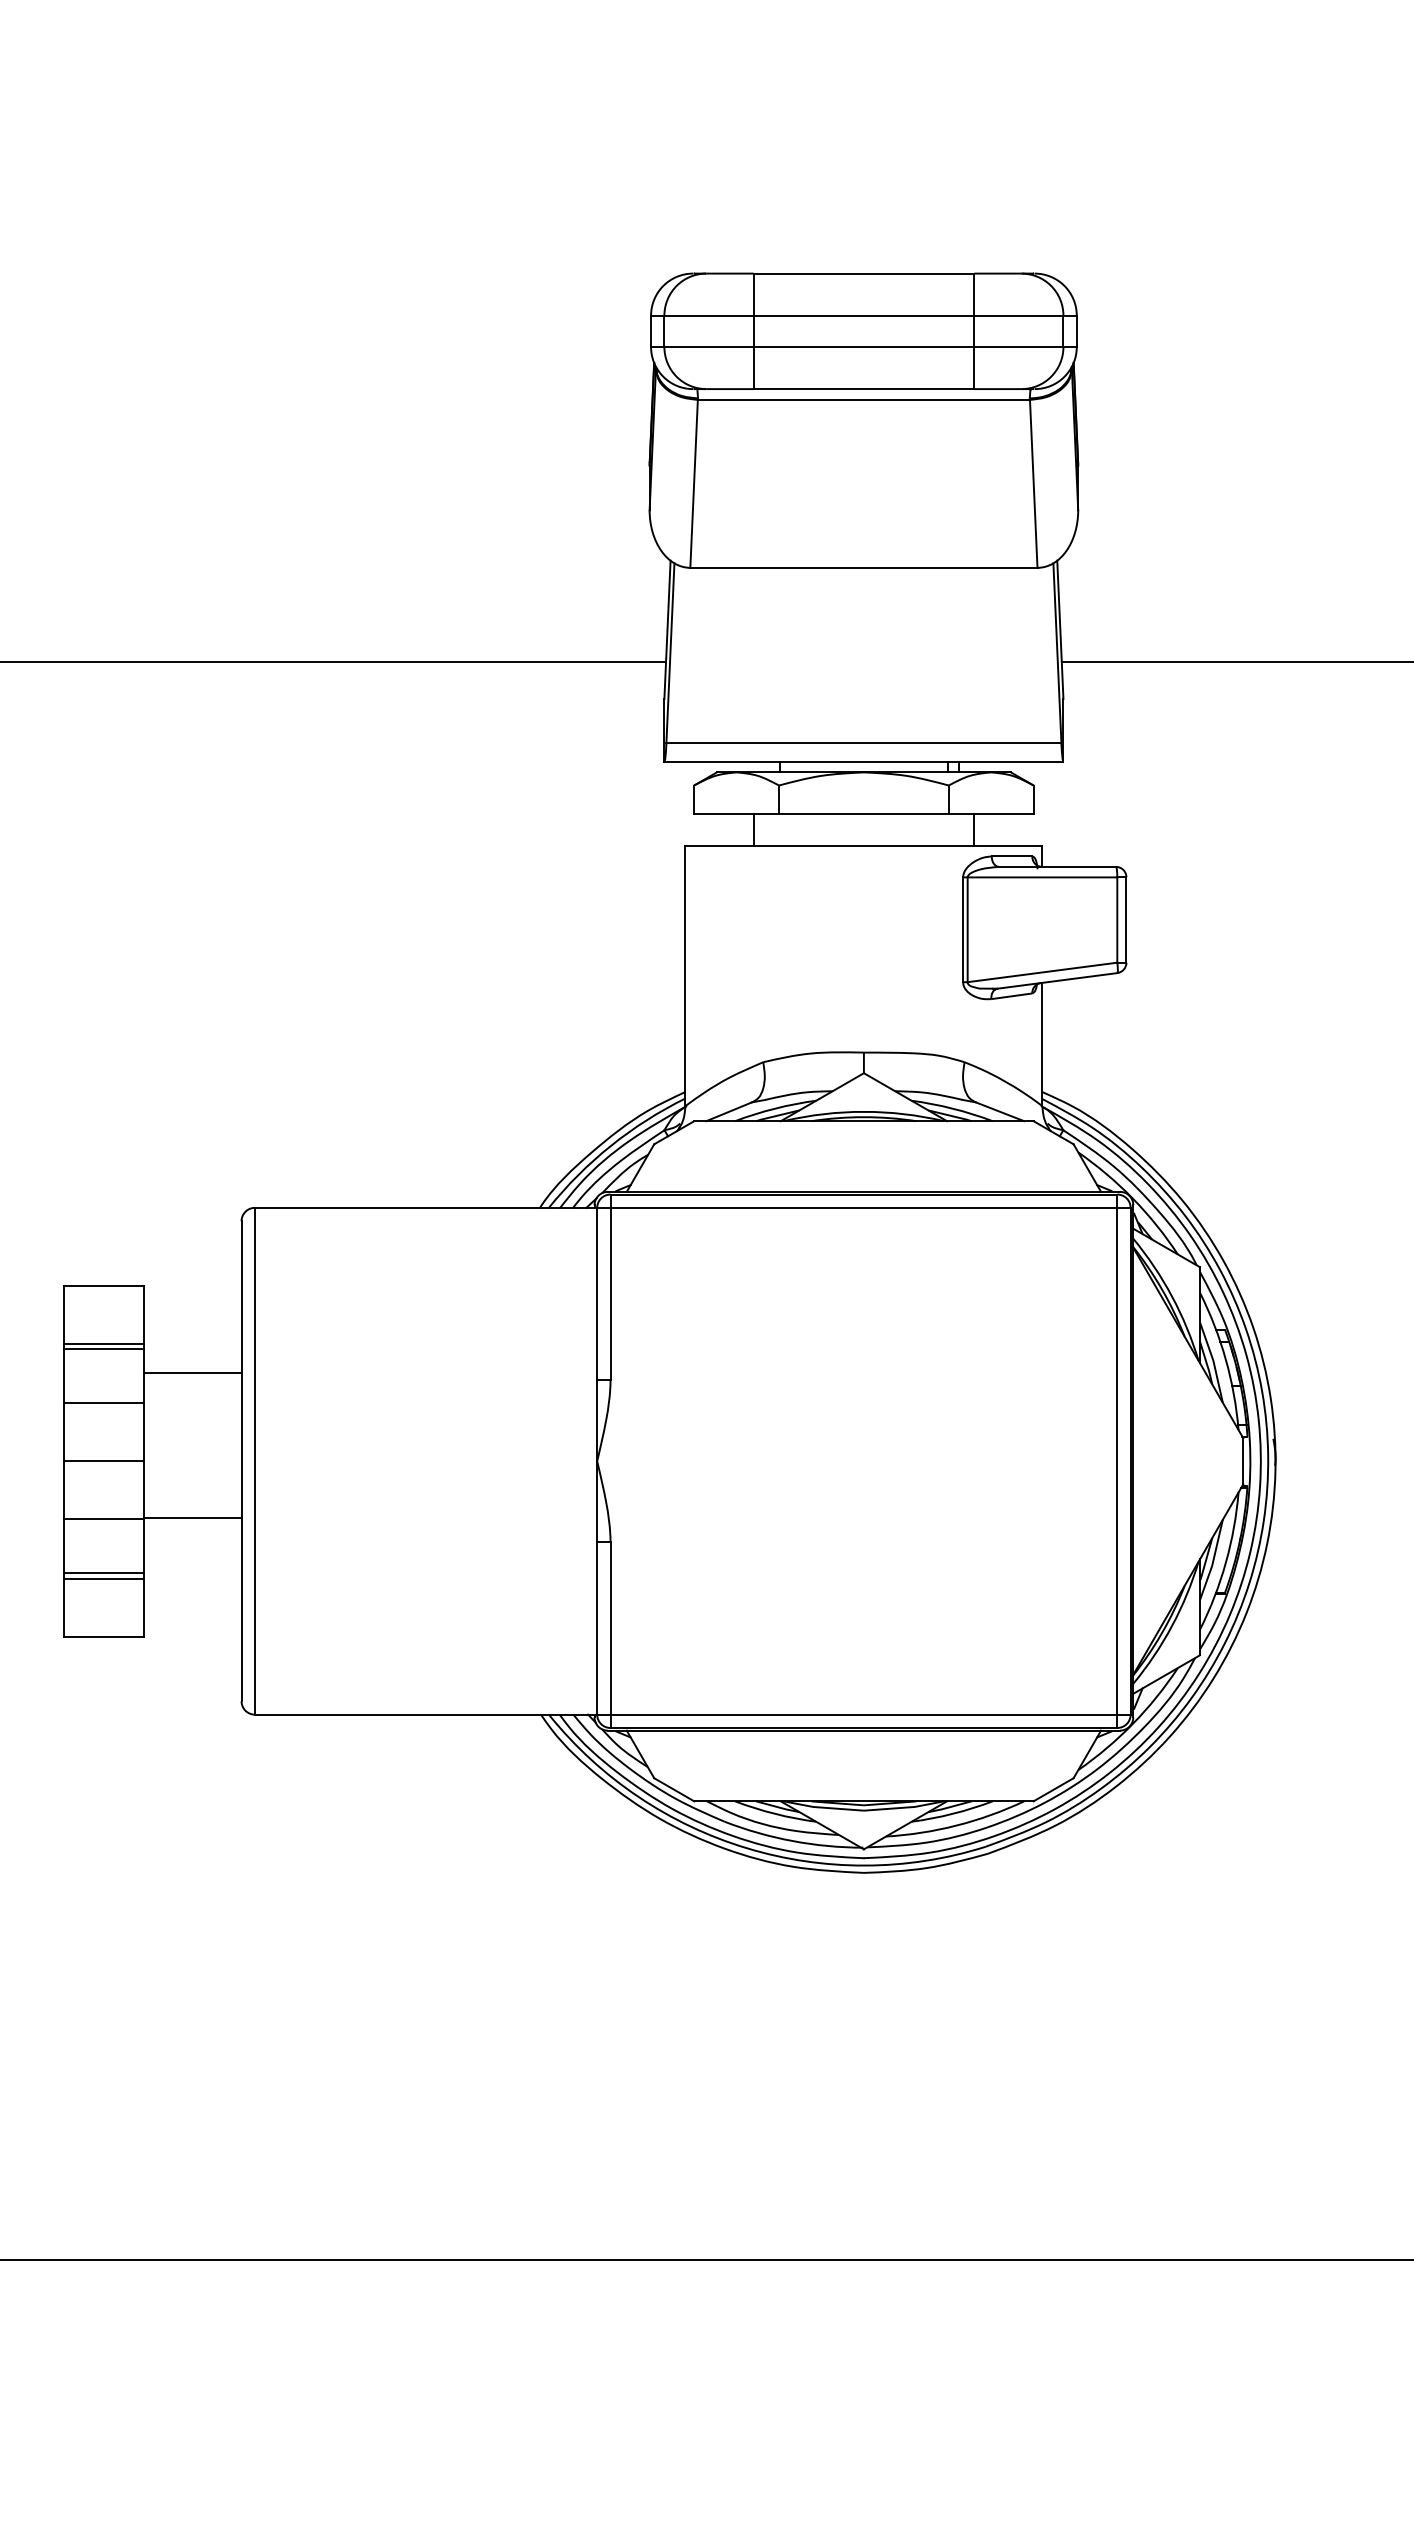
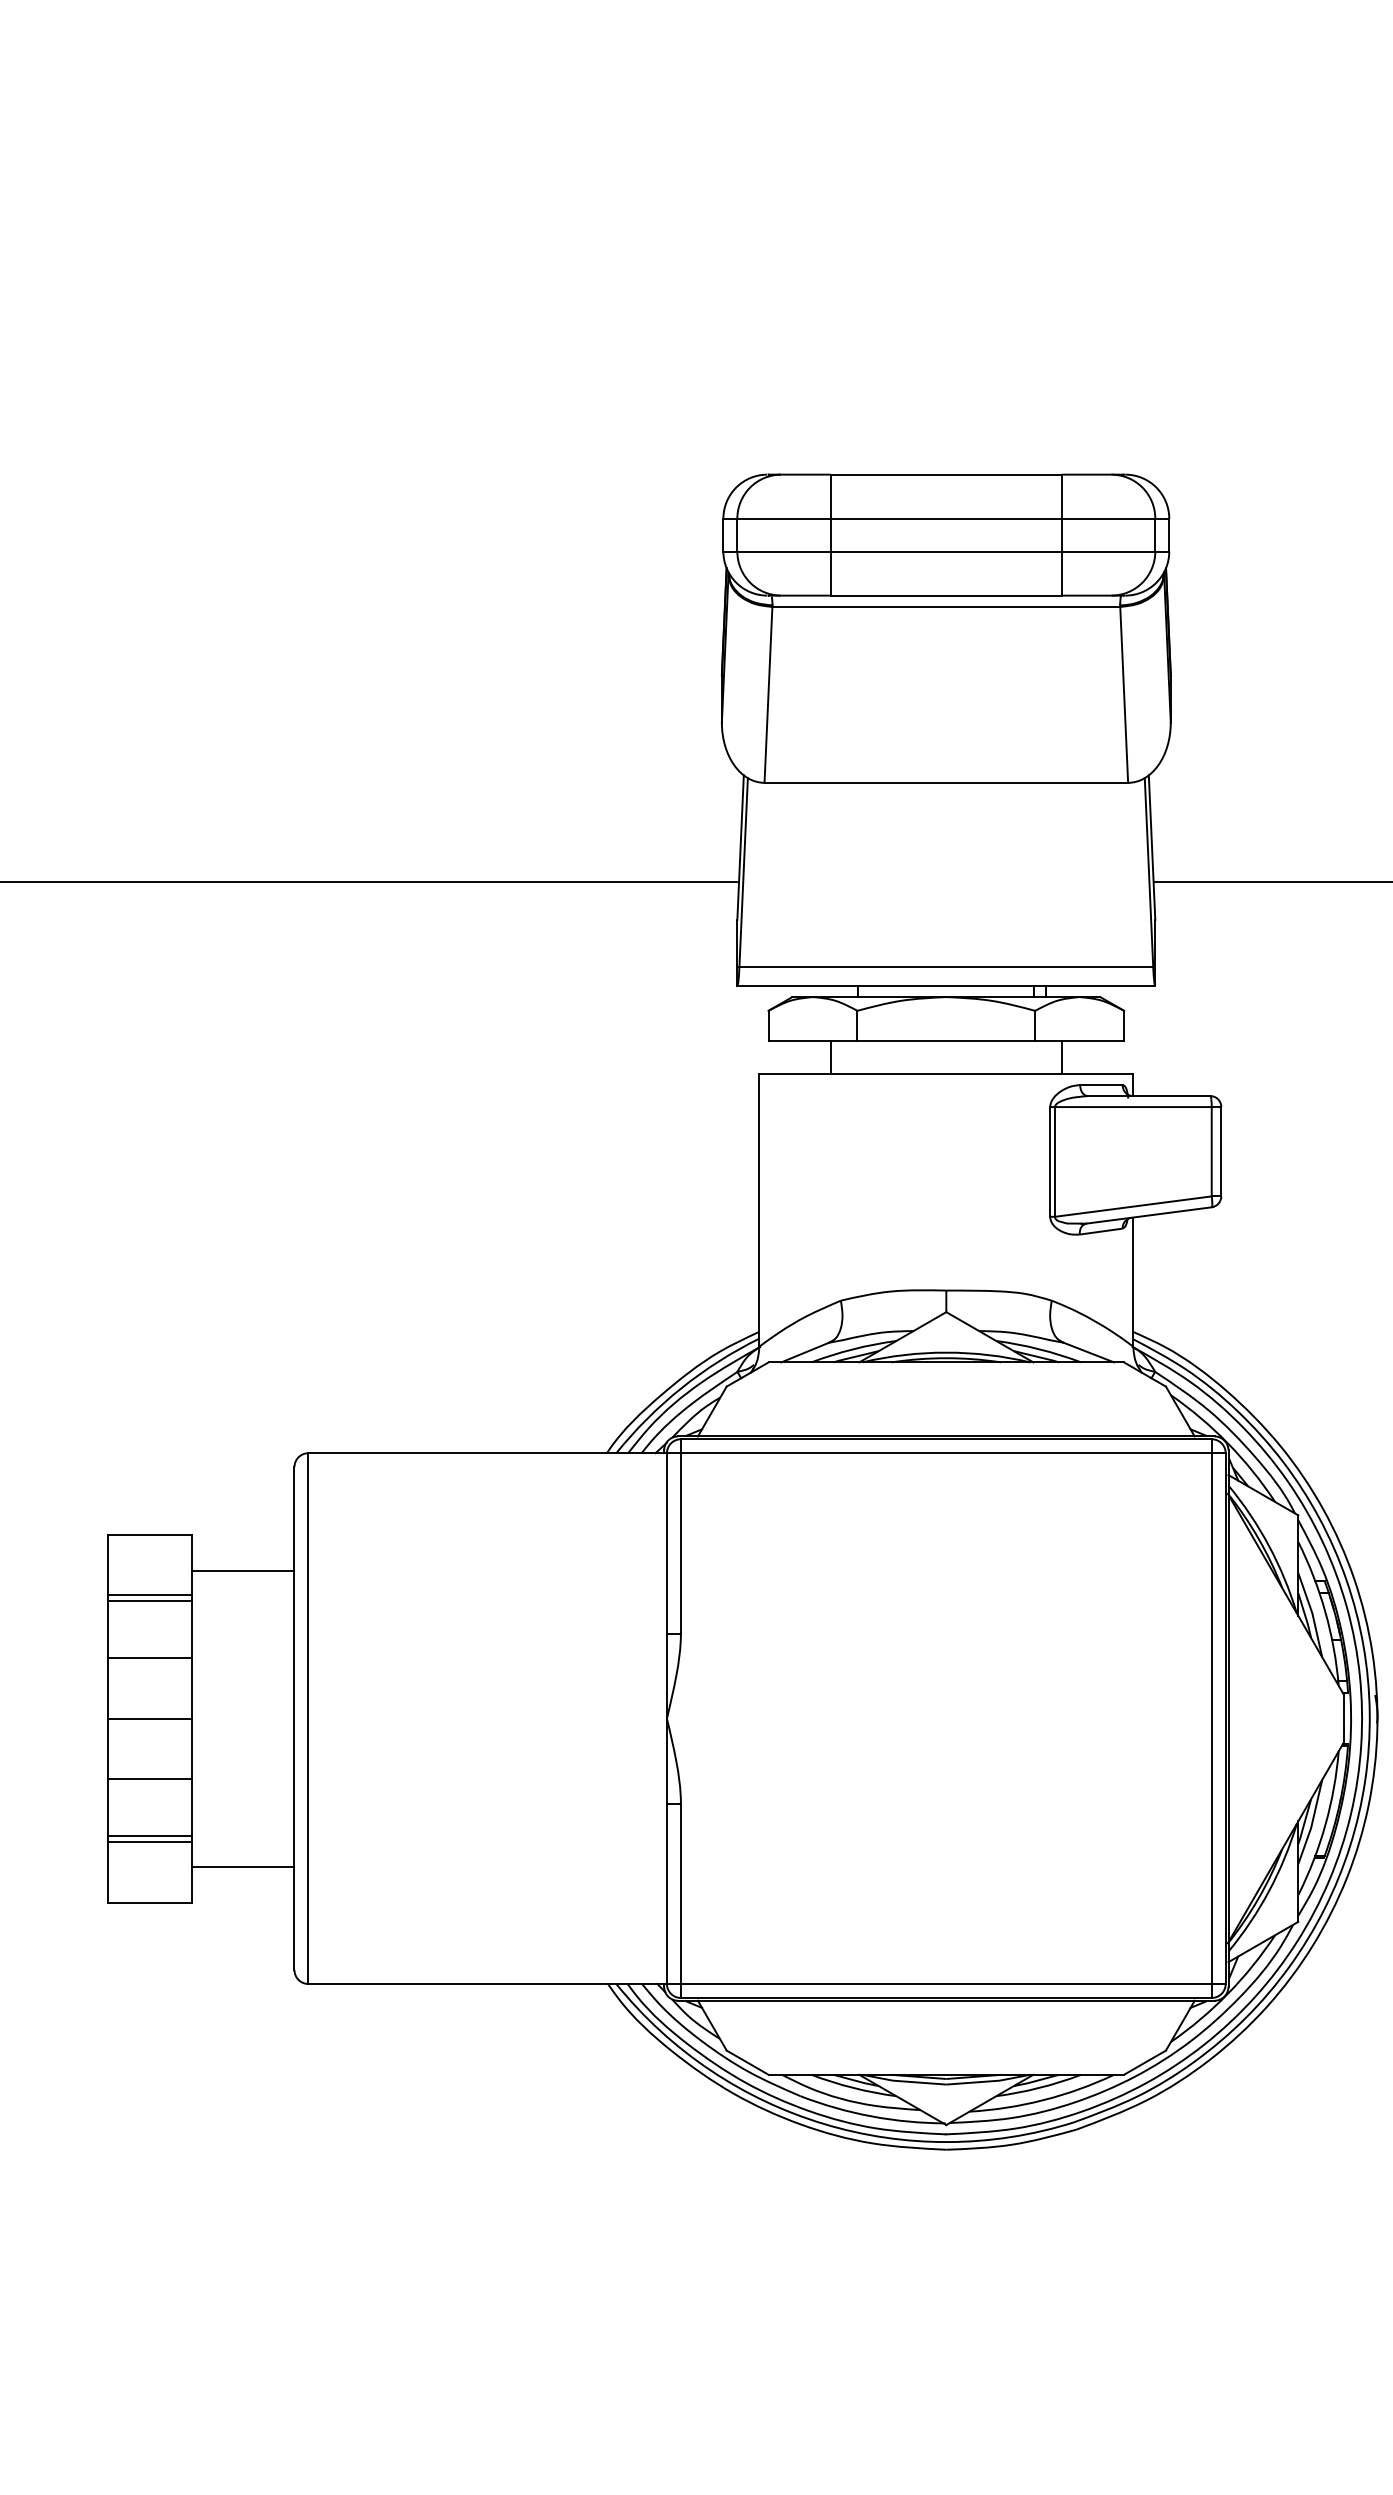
line: (192, 1372) -> (243, 1570), moved
line: (192, 1517) -> (243, 1866), moved

